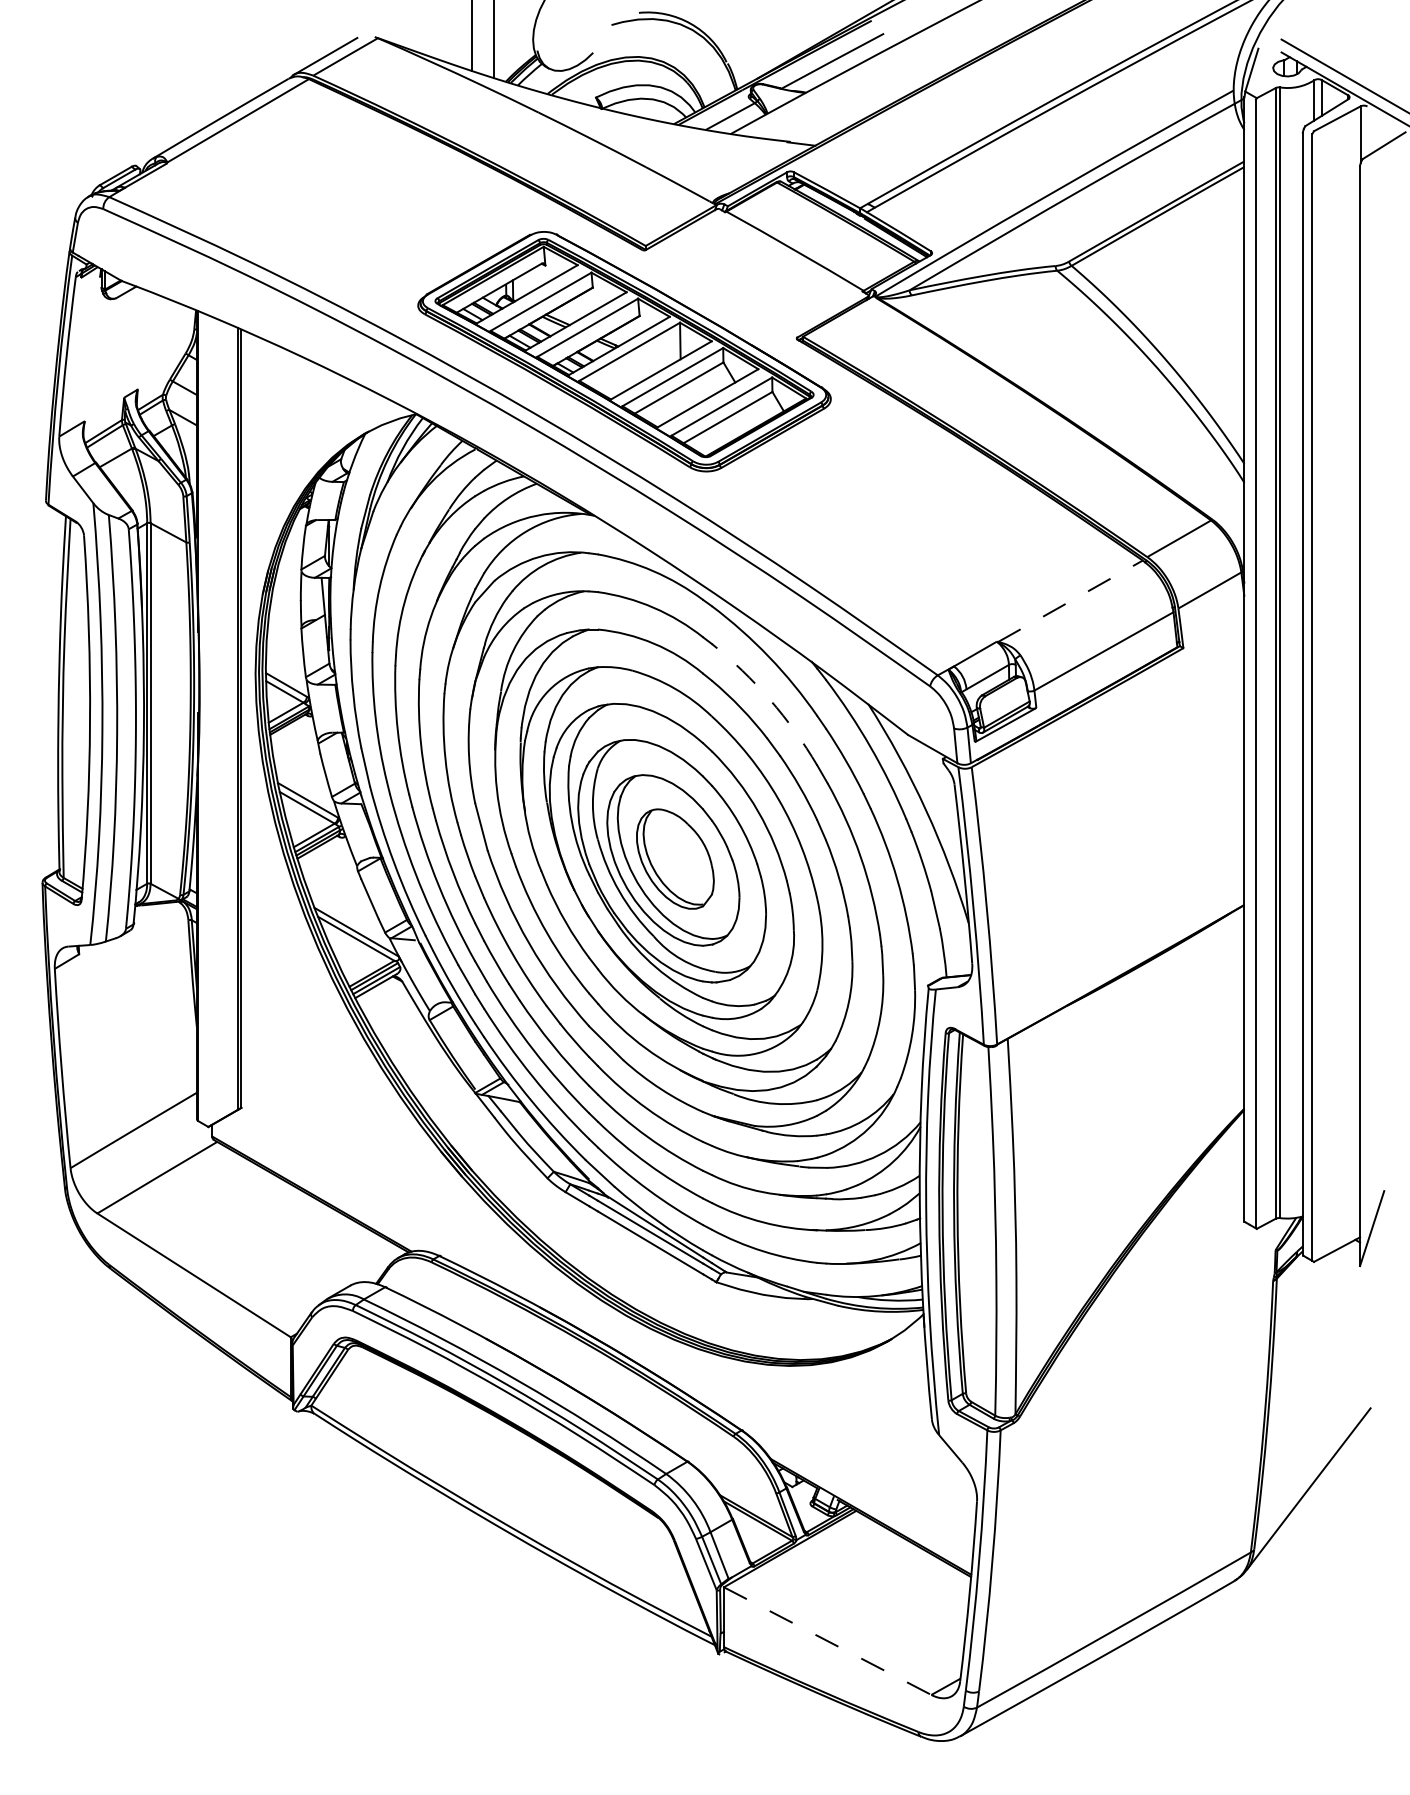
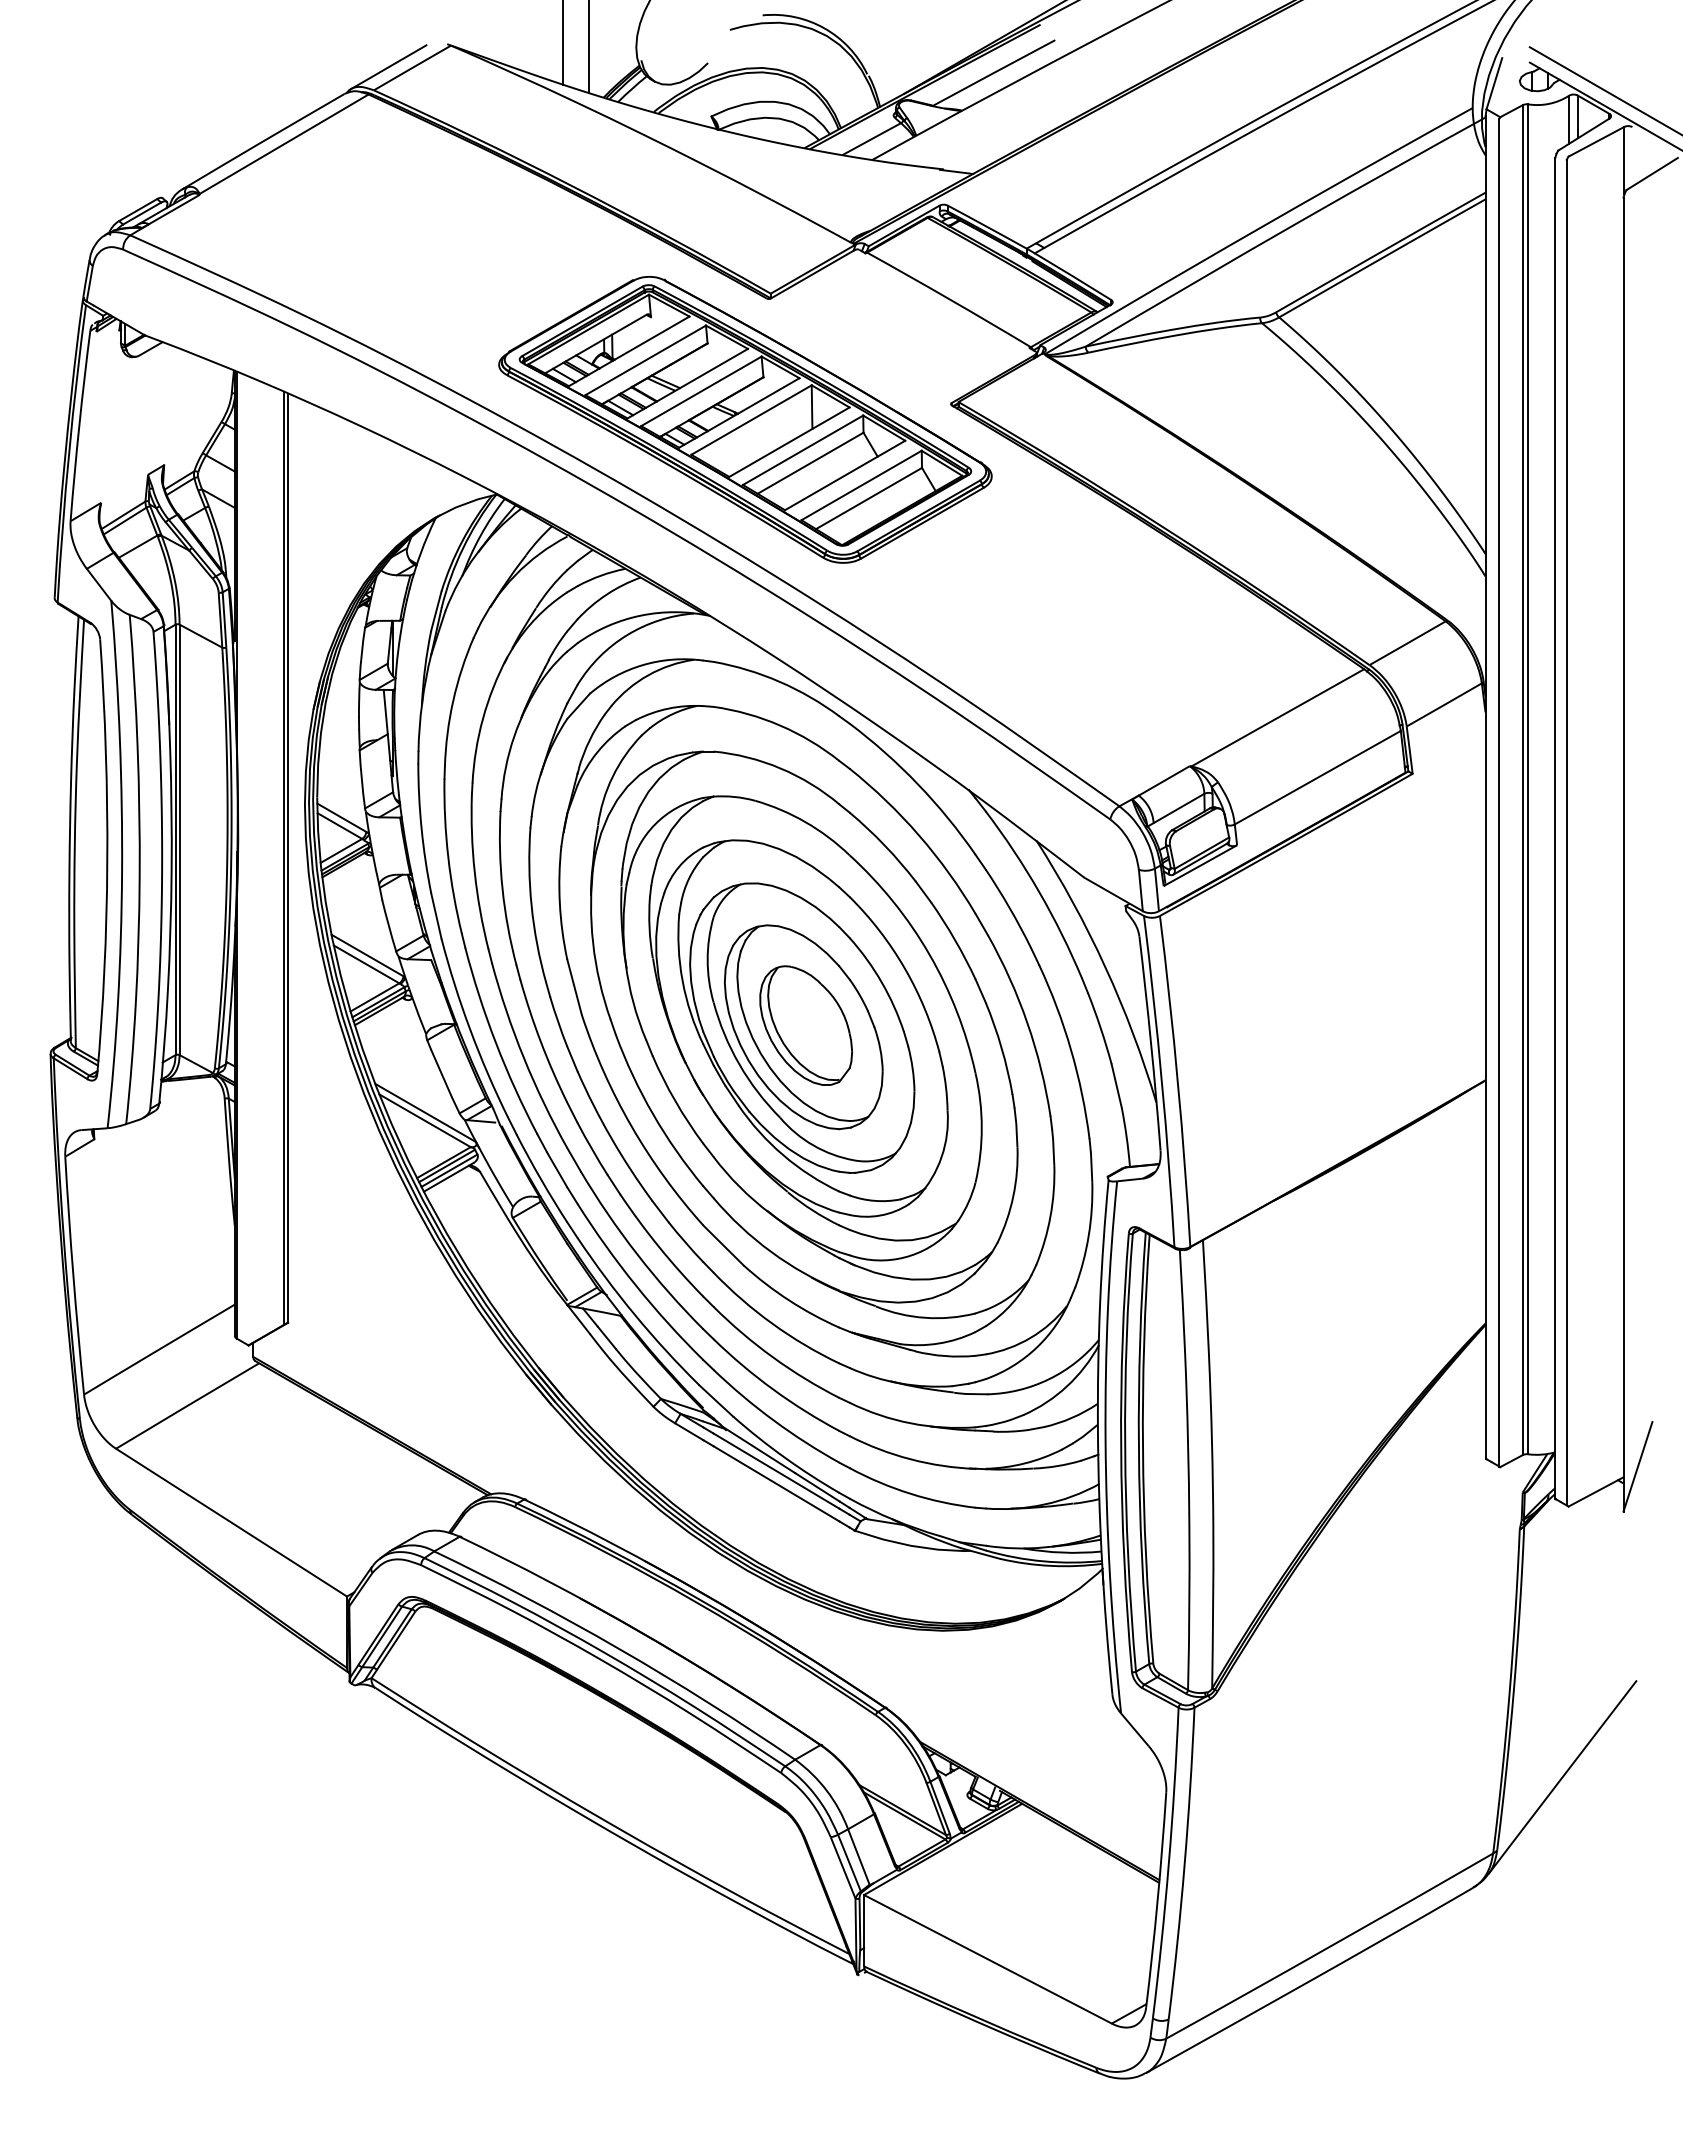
line: (1071, 600) -> (1278, 717), dashed -> solid
arc: (770, 699) -> (919, 835), dashed -> solid
line: (827, 1641) -> (987, 1959), dashed -> solid

